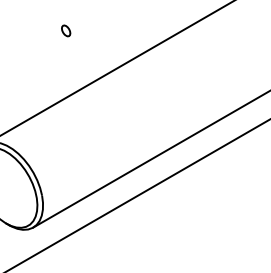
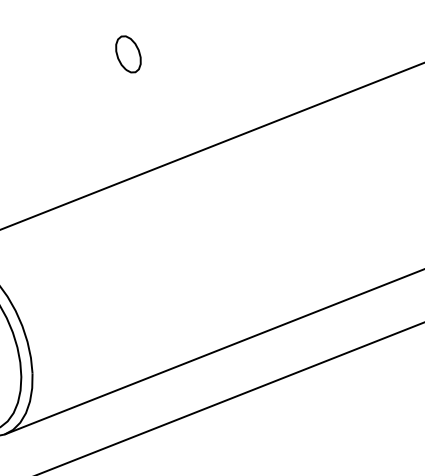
part: (66, 30) -> (129, 53), size x1.6

